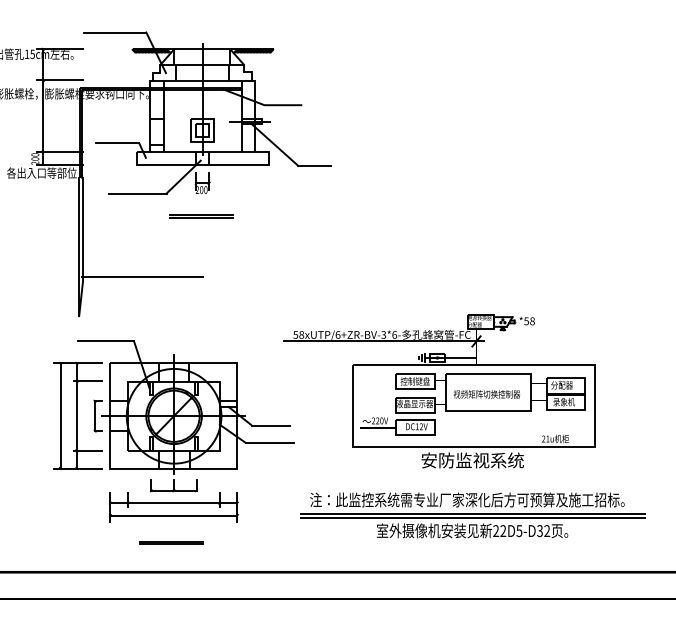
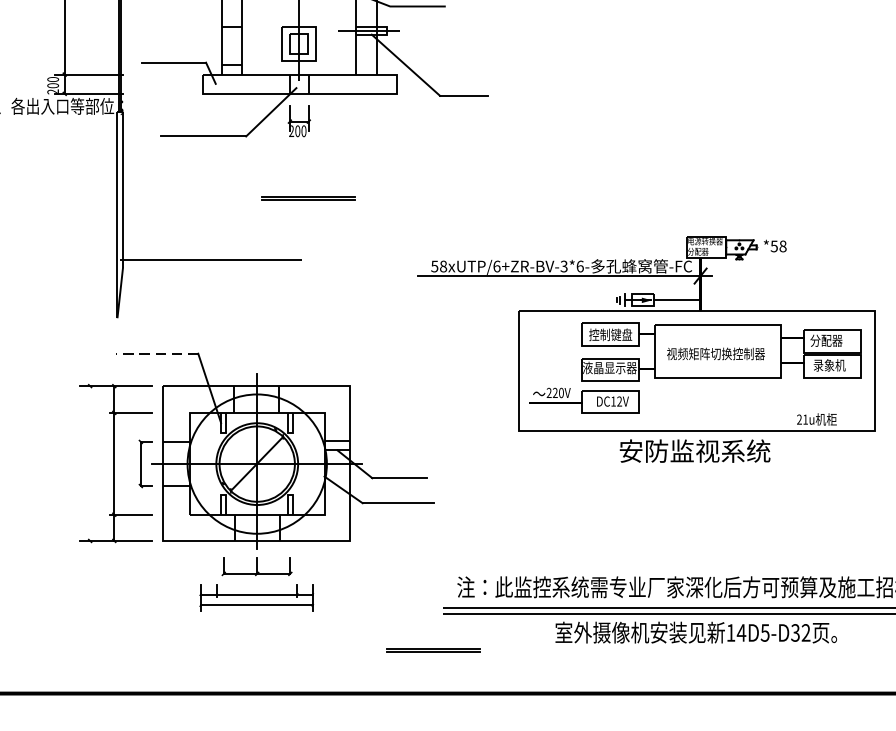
line: (201, 215) -> (309, 196), moved
line: (105, 341) -> (156, 354), solid -> dashed
part: (439, 391) -> (646, 349), moved
line: (60, 415) -> (90, 462), removed
part: (173, 507) -> (256, 598), size x0.6
text: (499, 530) -> (735, 632), 22D5-D32 -> 14D5-D32
line: (171, 542) -> (432, 649), moved

